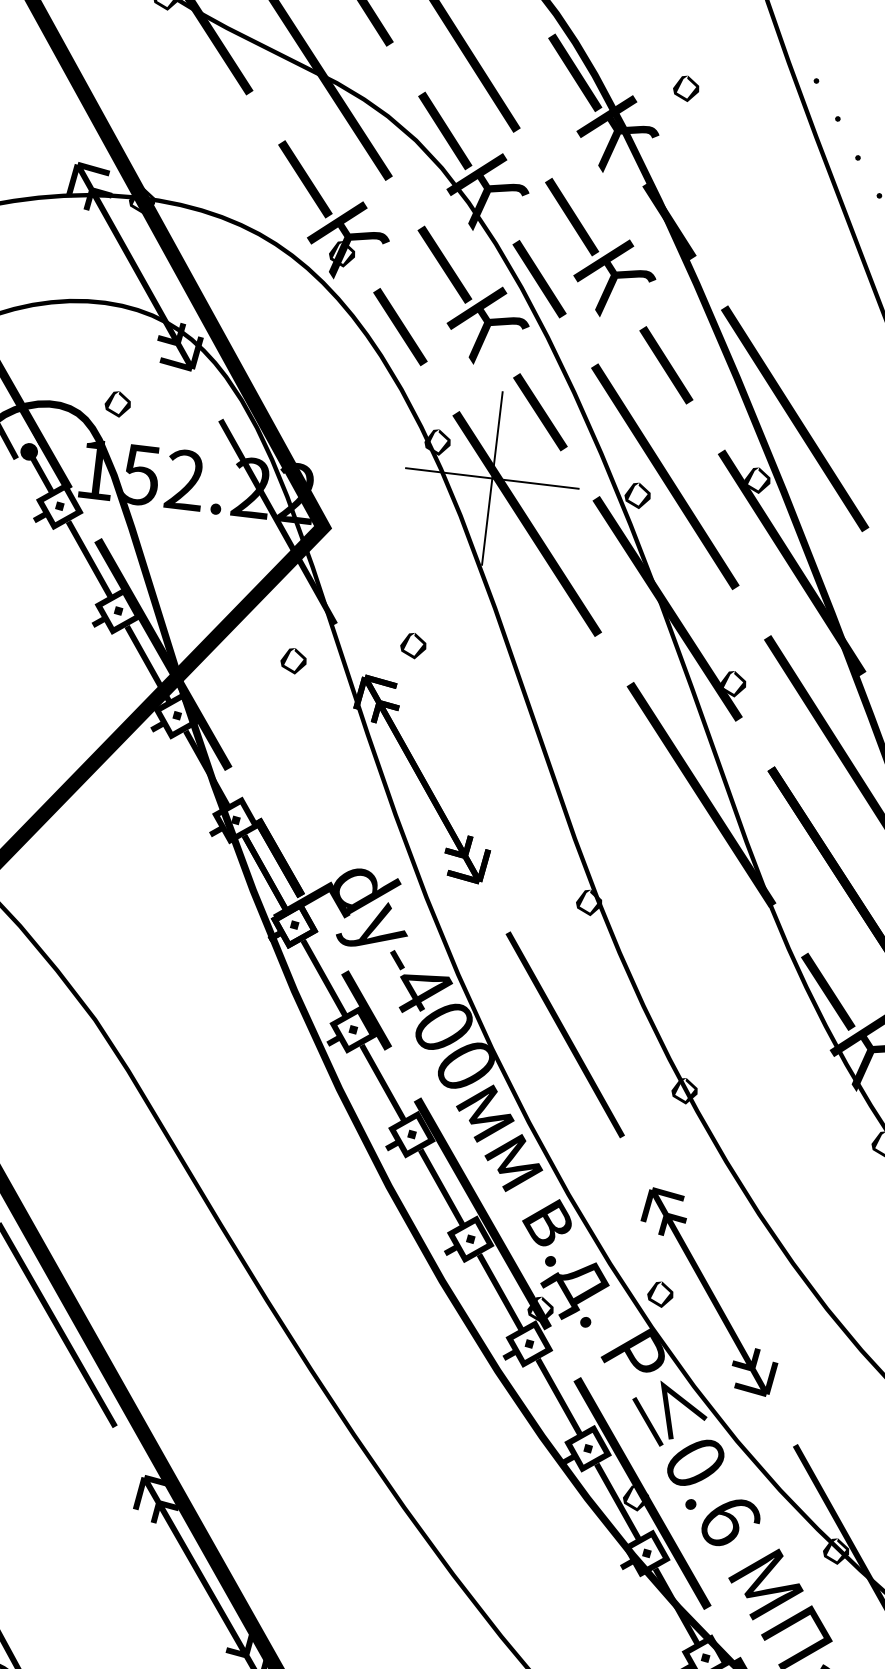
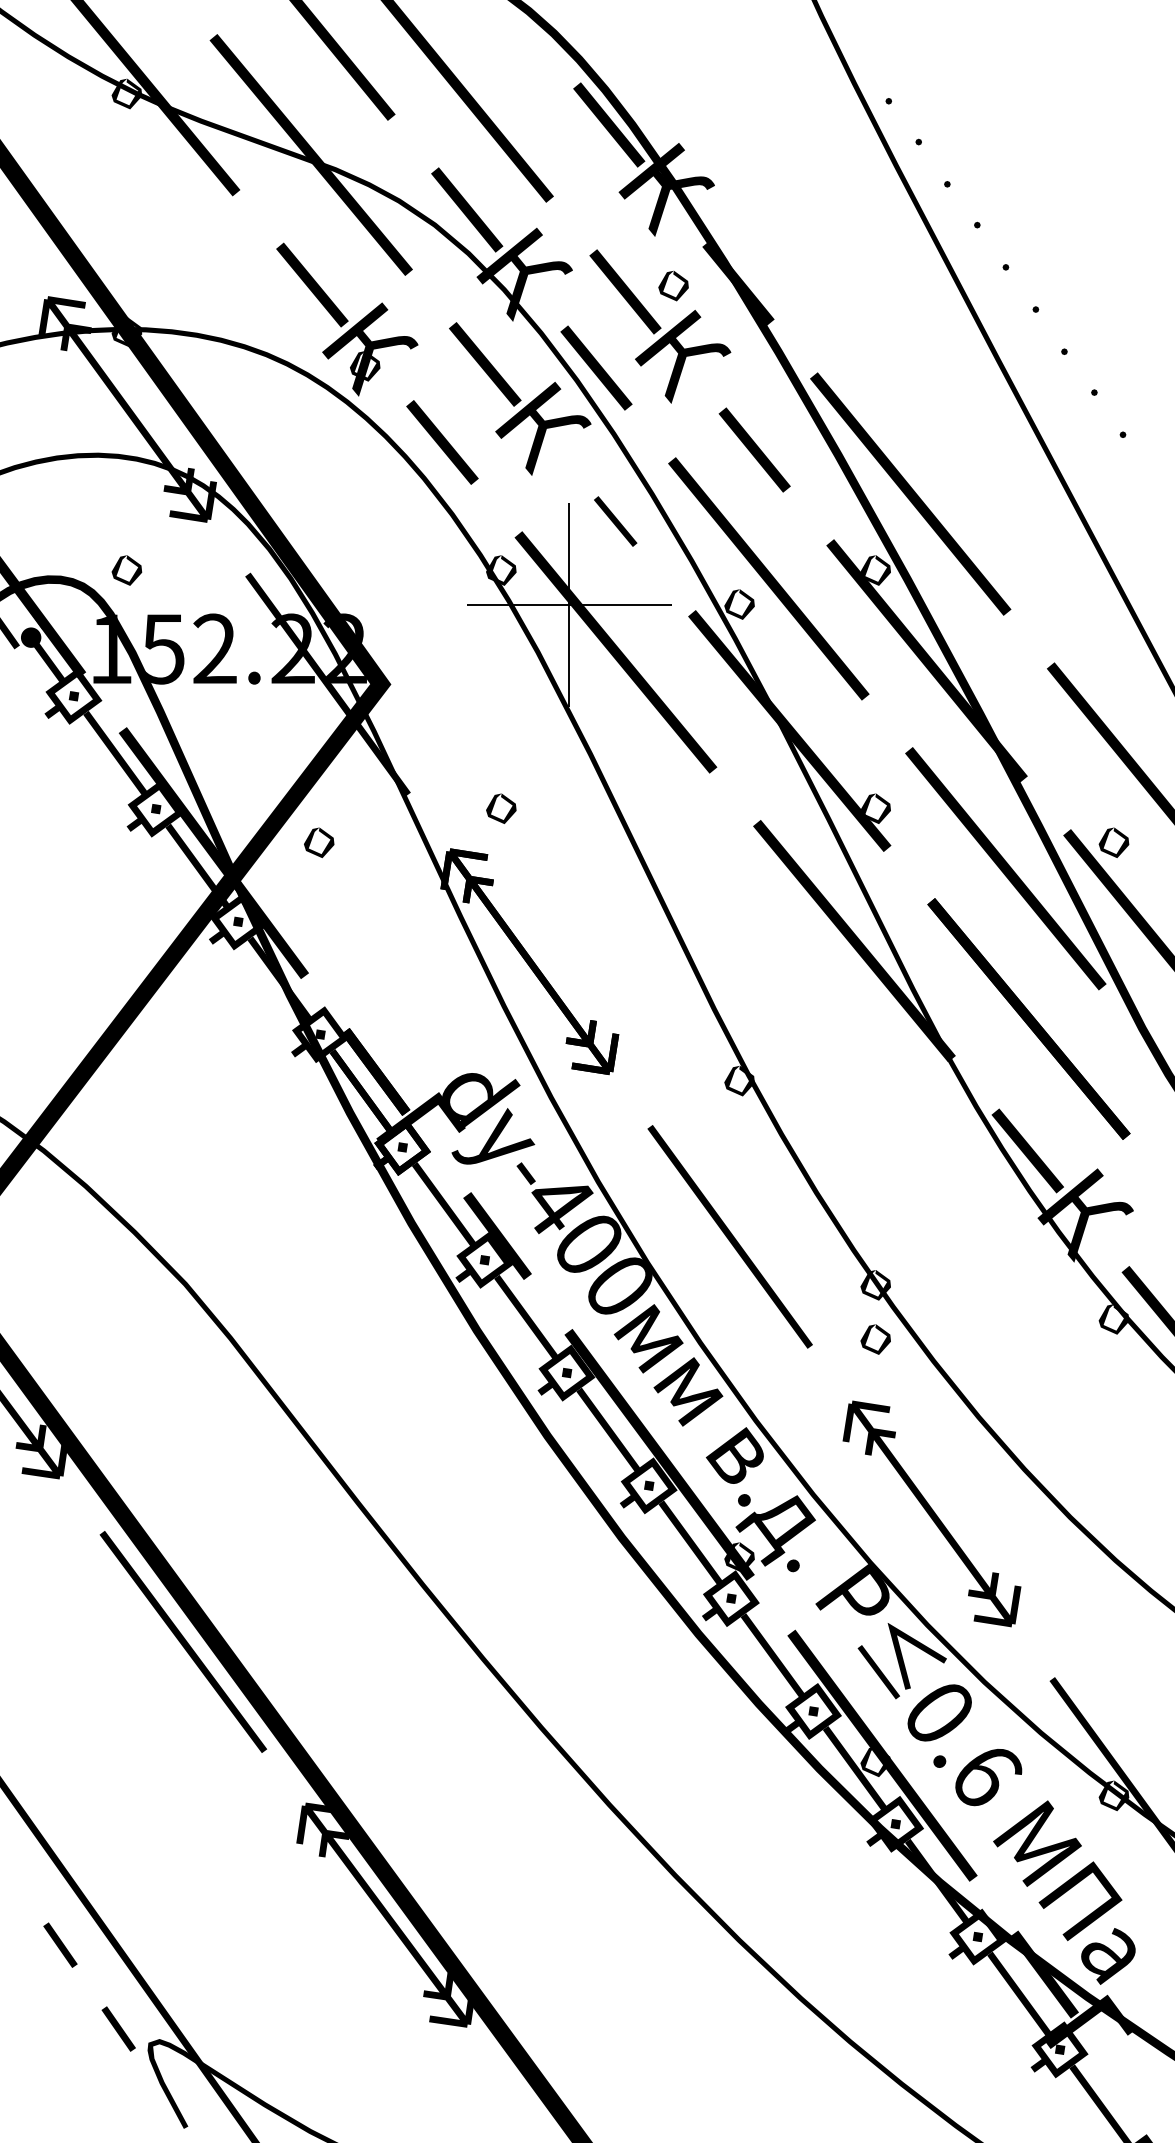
part: (686, 88) -> (673, 285), moved
part: (540, 412) -> (615, 521), size x0.6
part: (293, 660) -> (319, 842), moved
part: (660, 1294) -> (875, 1339), moved

